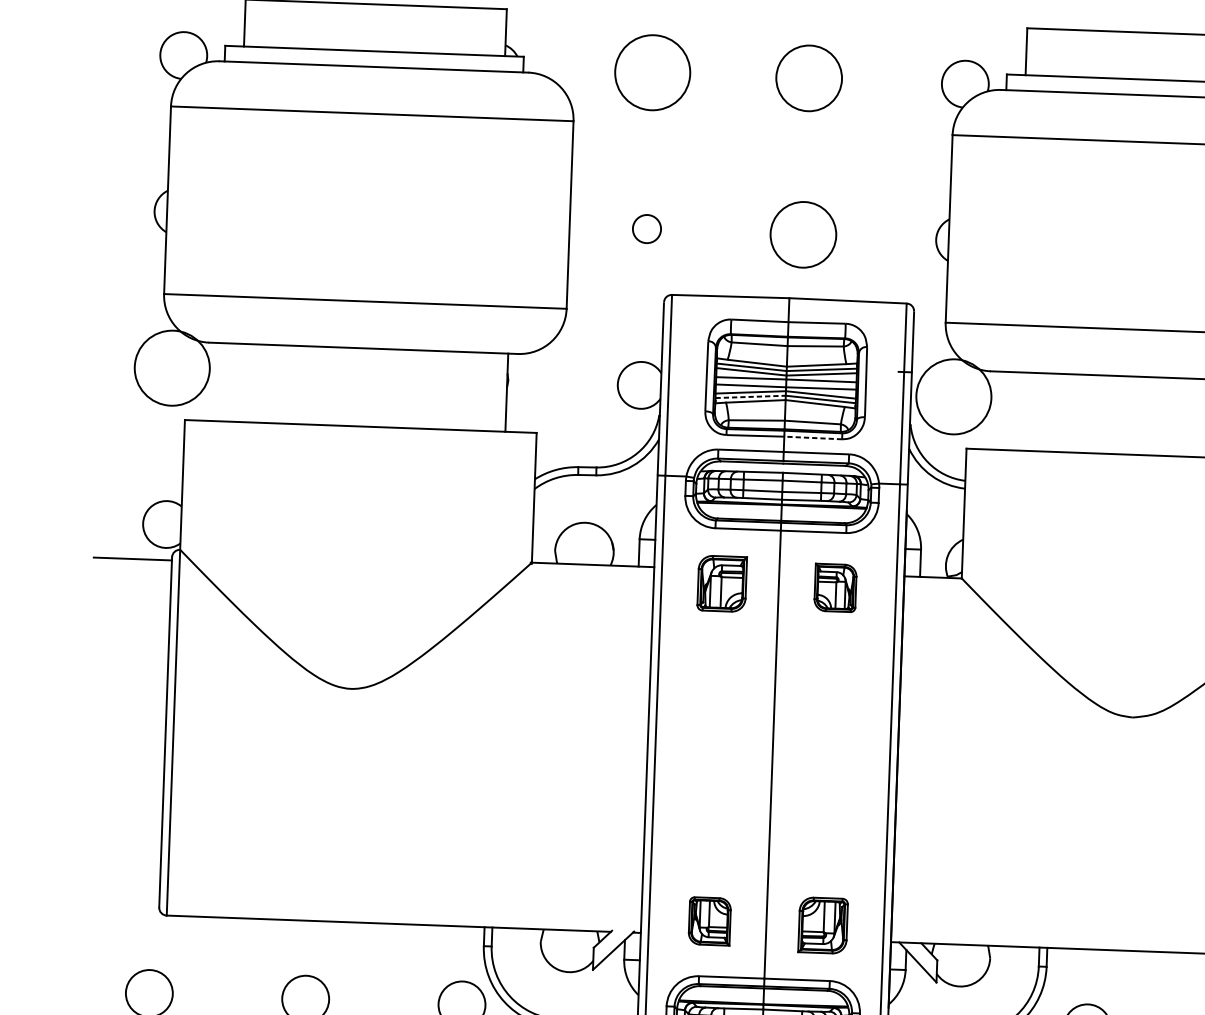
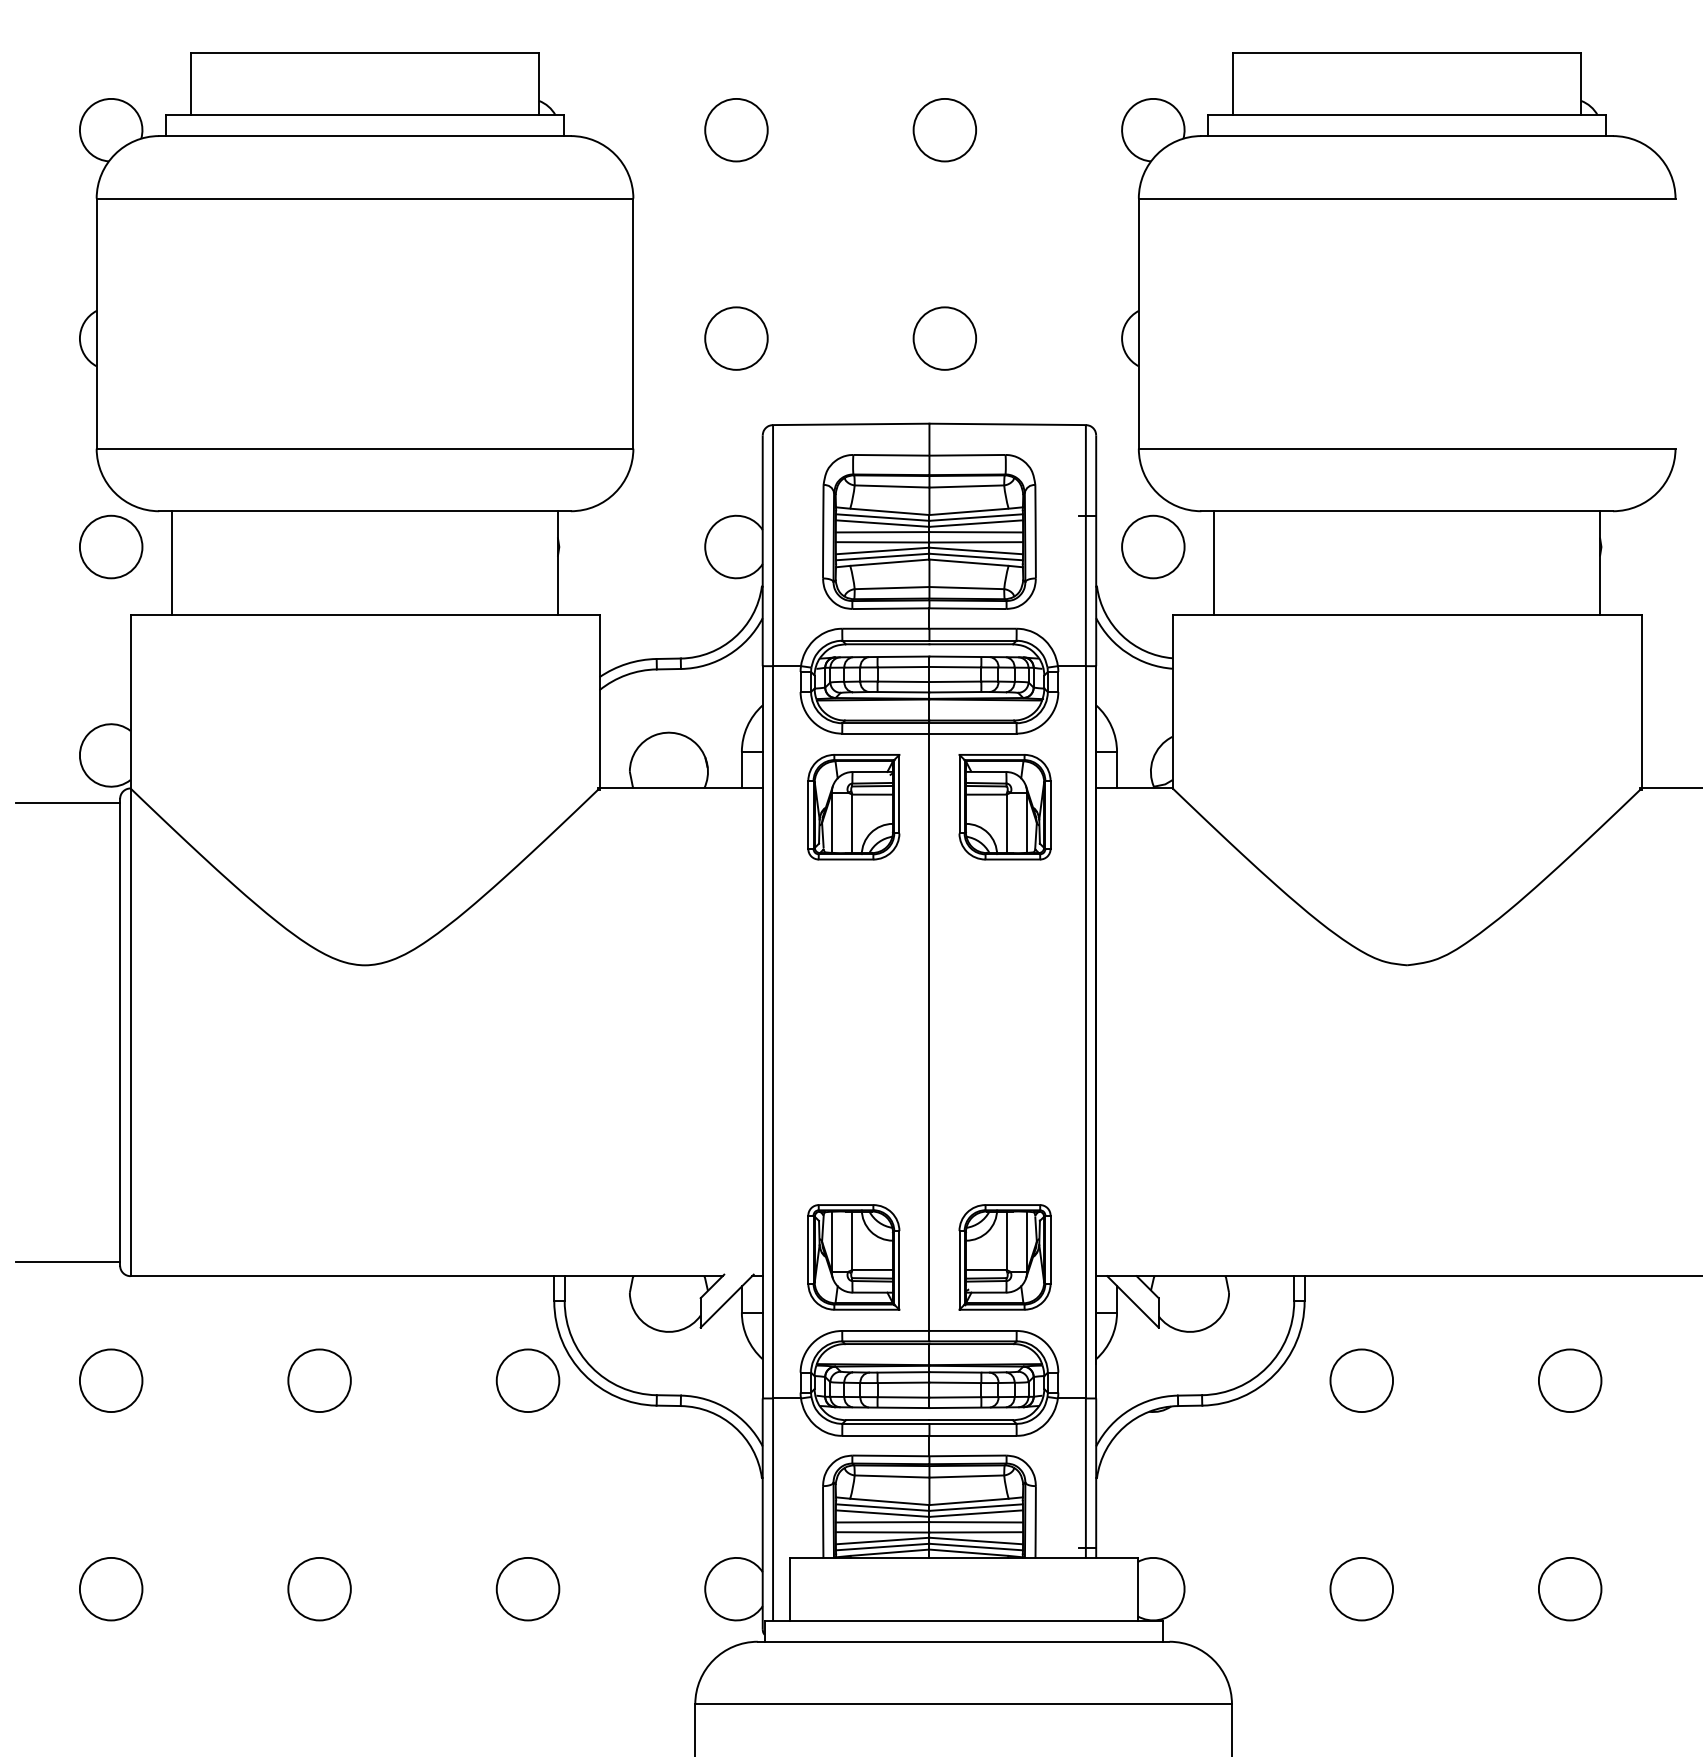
circle: (652, 72) -> (736, 129), size x0.62
circle: (808, 78) -> (944, 130), size x0.71
circle: (647, 228) -> (736, 338), size x1.67
circle: (803, 234) -> (944, 338), size x0.71
circle: (171, 367) -> (110, 546), size x0.62
line: (217, 382) -> (172, 563), added
circle: (954, 396) -> (1153, 546), size x0.62
line: (750, 397) -> (882, 557), dashed -> solid
line: (999, 410) -> (1214, 563), added
line: (812, 437) -> (967, 608), dashed -> solid
part: (721, 583) -> (853, 807), size x1.43
part: (835, 588) -> (1004, 807), size x1.67
line: (119, 902) -> (67, 1261), added
part: (709, 921) -> (853, 1257), size x1.67
part: (822, 925) -> (1004, 1257), size x1.43

